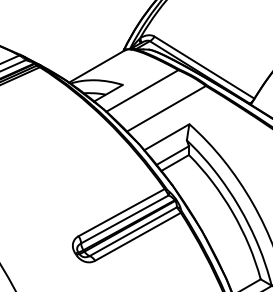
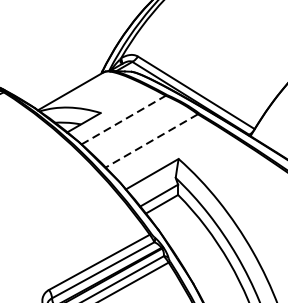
line: (142, 91) -> (123, 120), solid -> dashed
line: (166, 108) -> (151, 140), solid -> dashed

